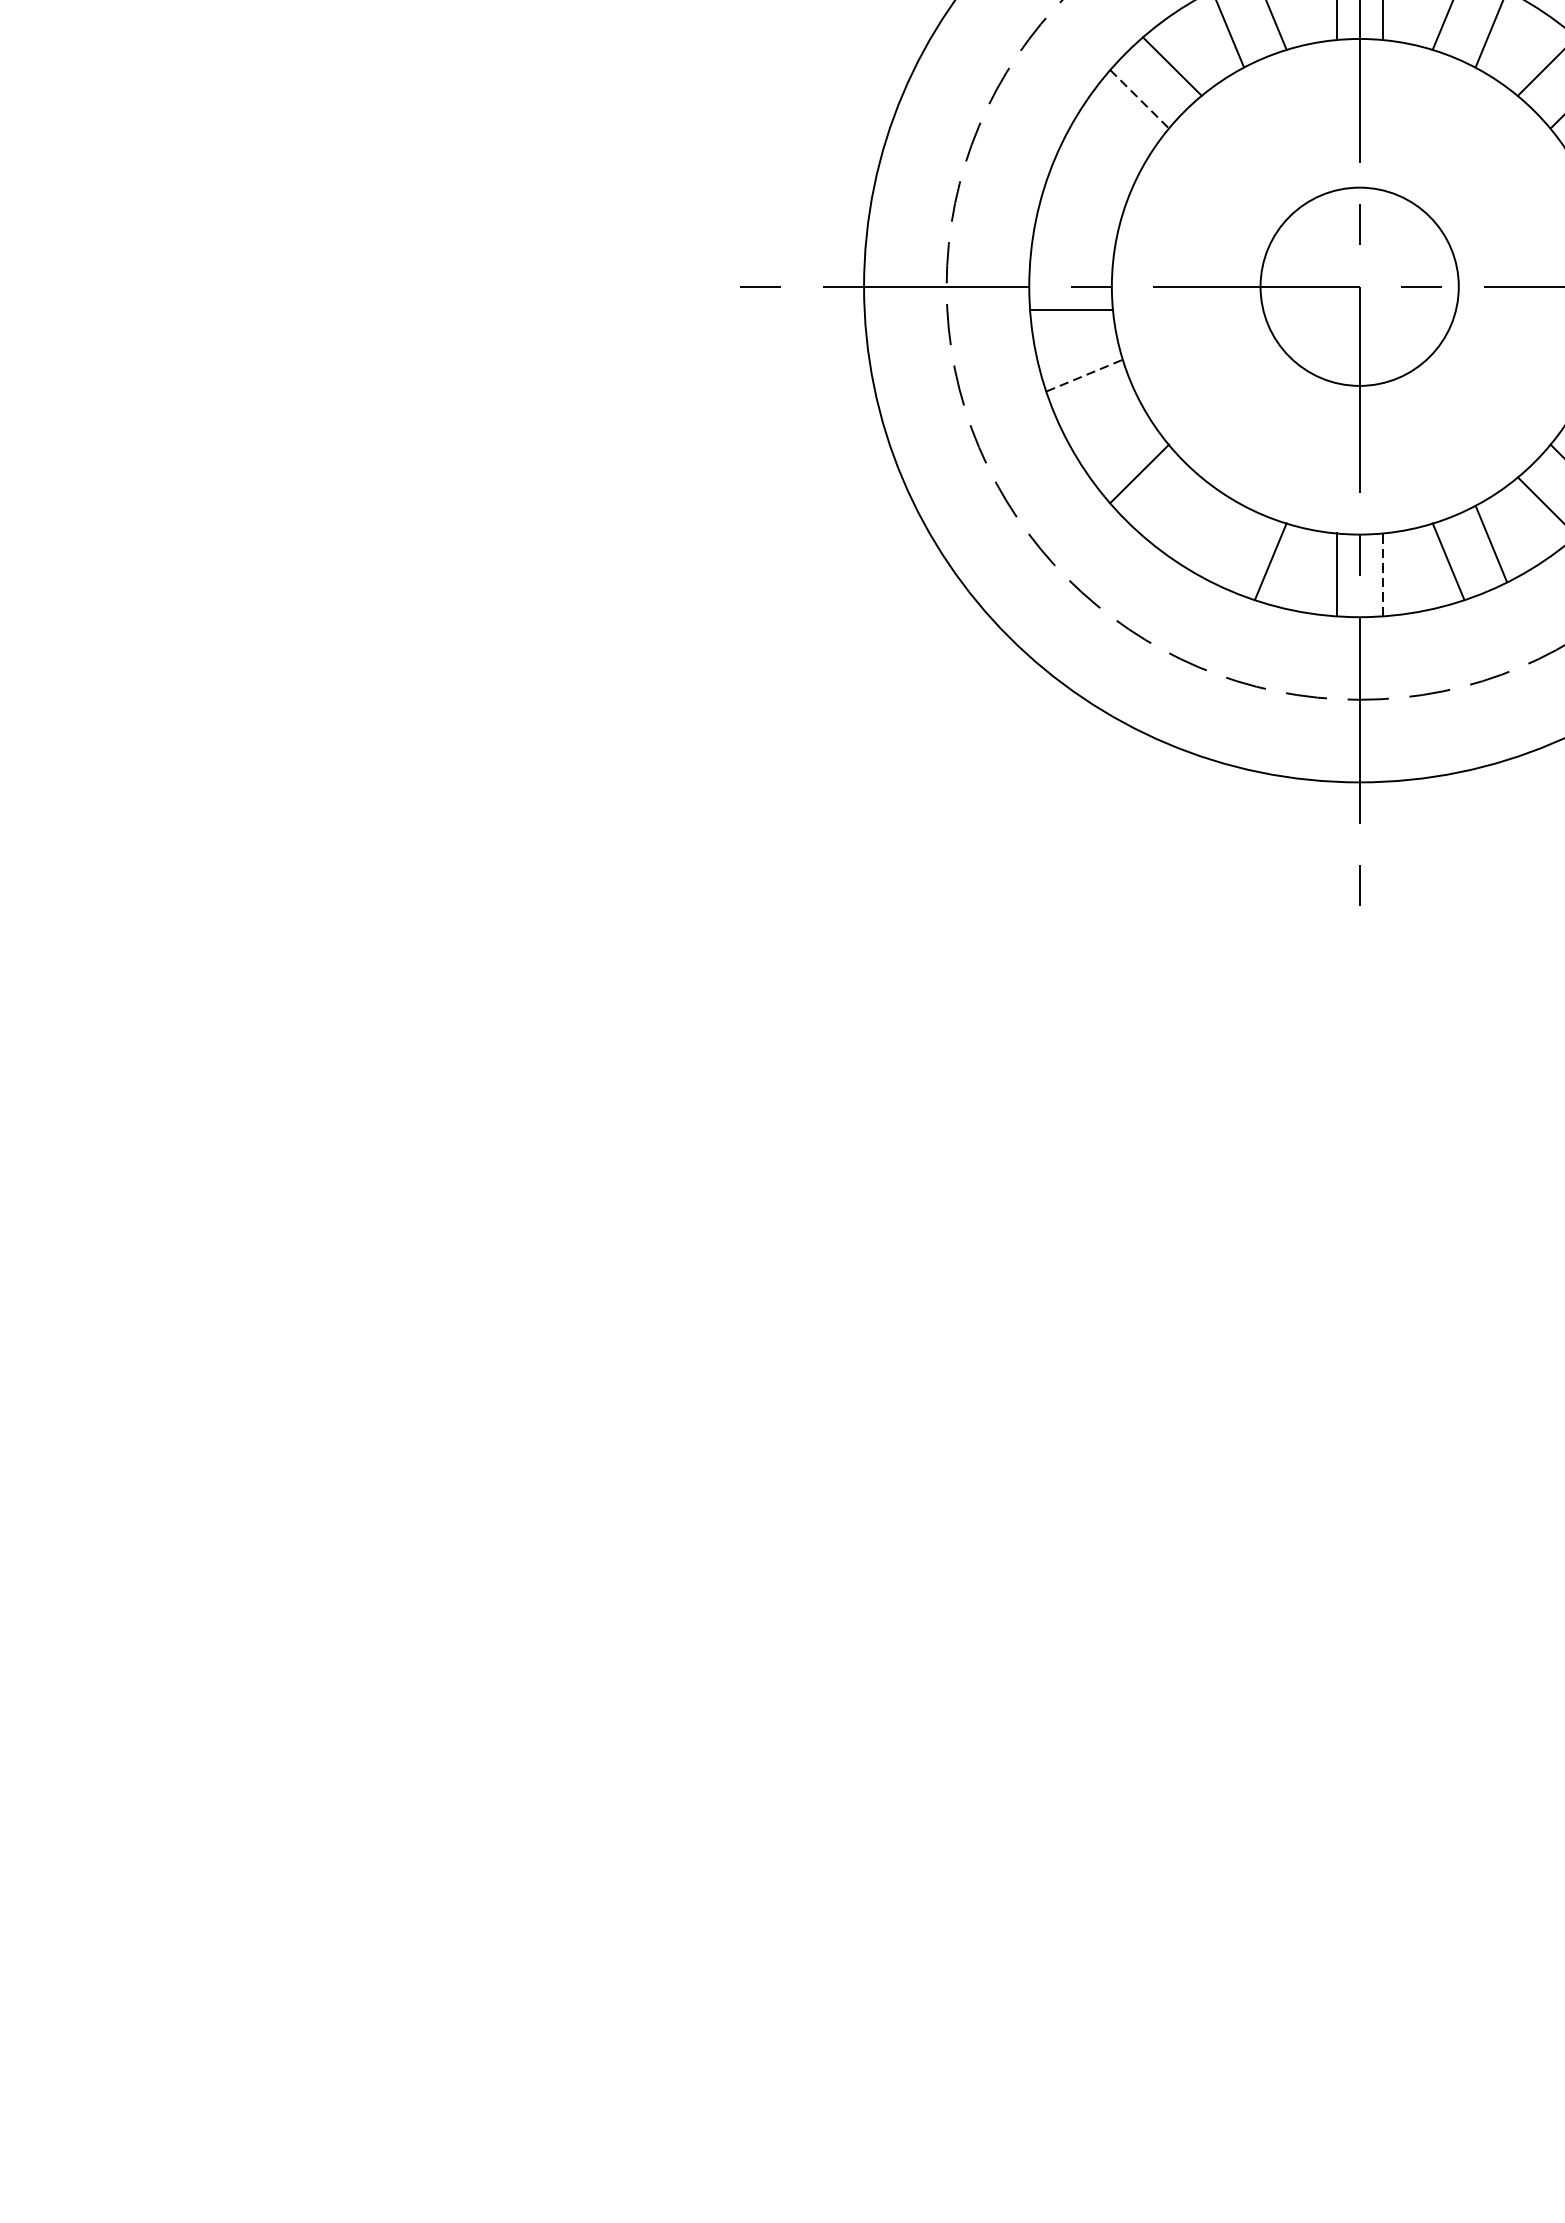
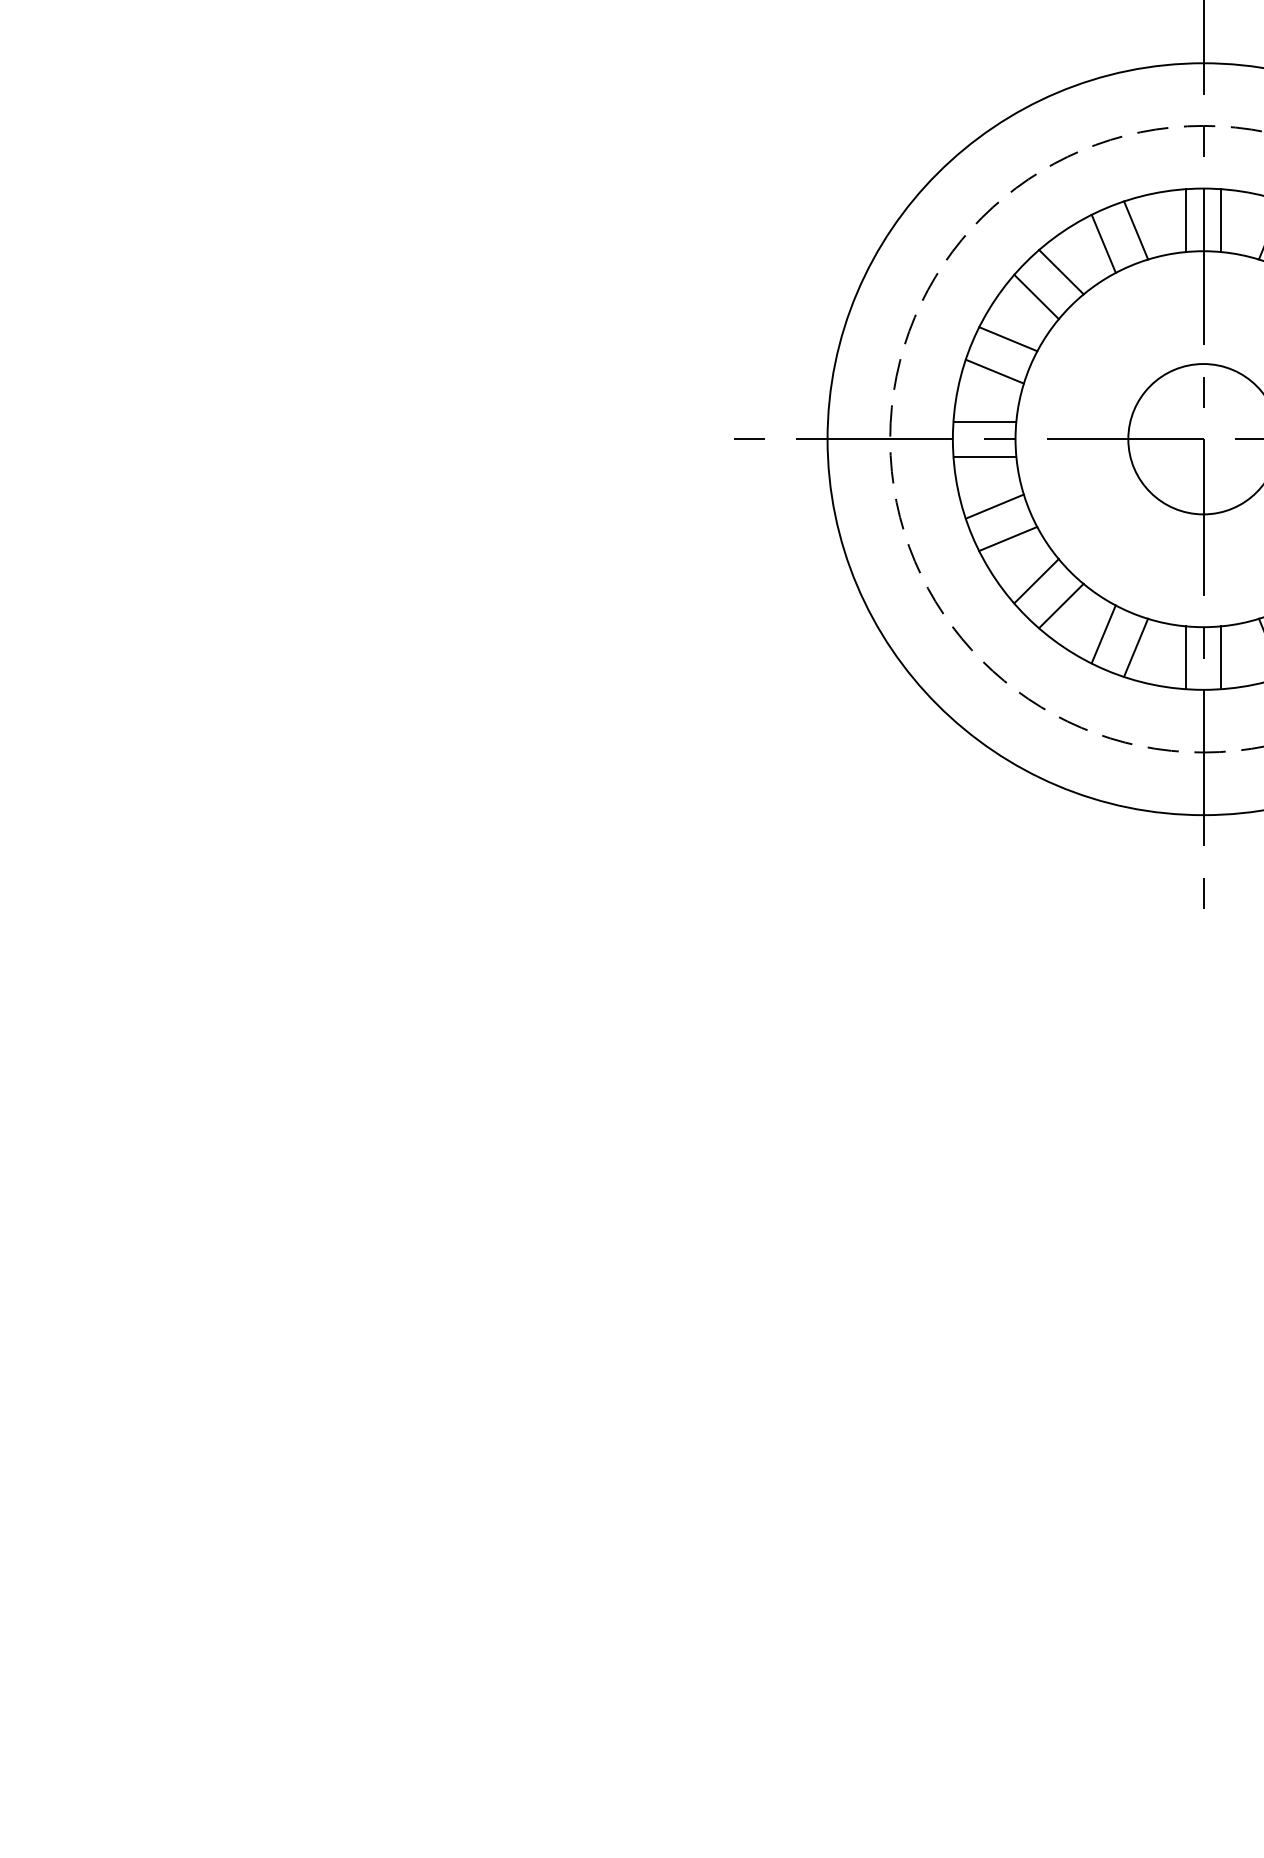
line: (1139, 99) -> (1036, 297), dashed -> solid
line: (1102, 155) -> (1008, 339), added
line: (1084, 197) -> (994, 371), added
line: (1070, 263) -> (984, 421), added
line: (1085, 375) -> (995, 506), dashed -> solid
line: (1102, 417) -> (1008, 538), added
line: (1172, 505) -> (1061, 605), added
line: (1227, 544) -> (1103, 634), added
line: (1383, 574) -> (1221, 657), dashed -> solid

